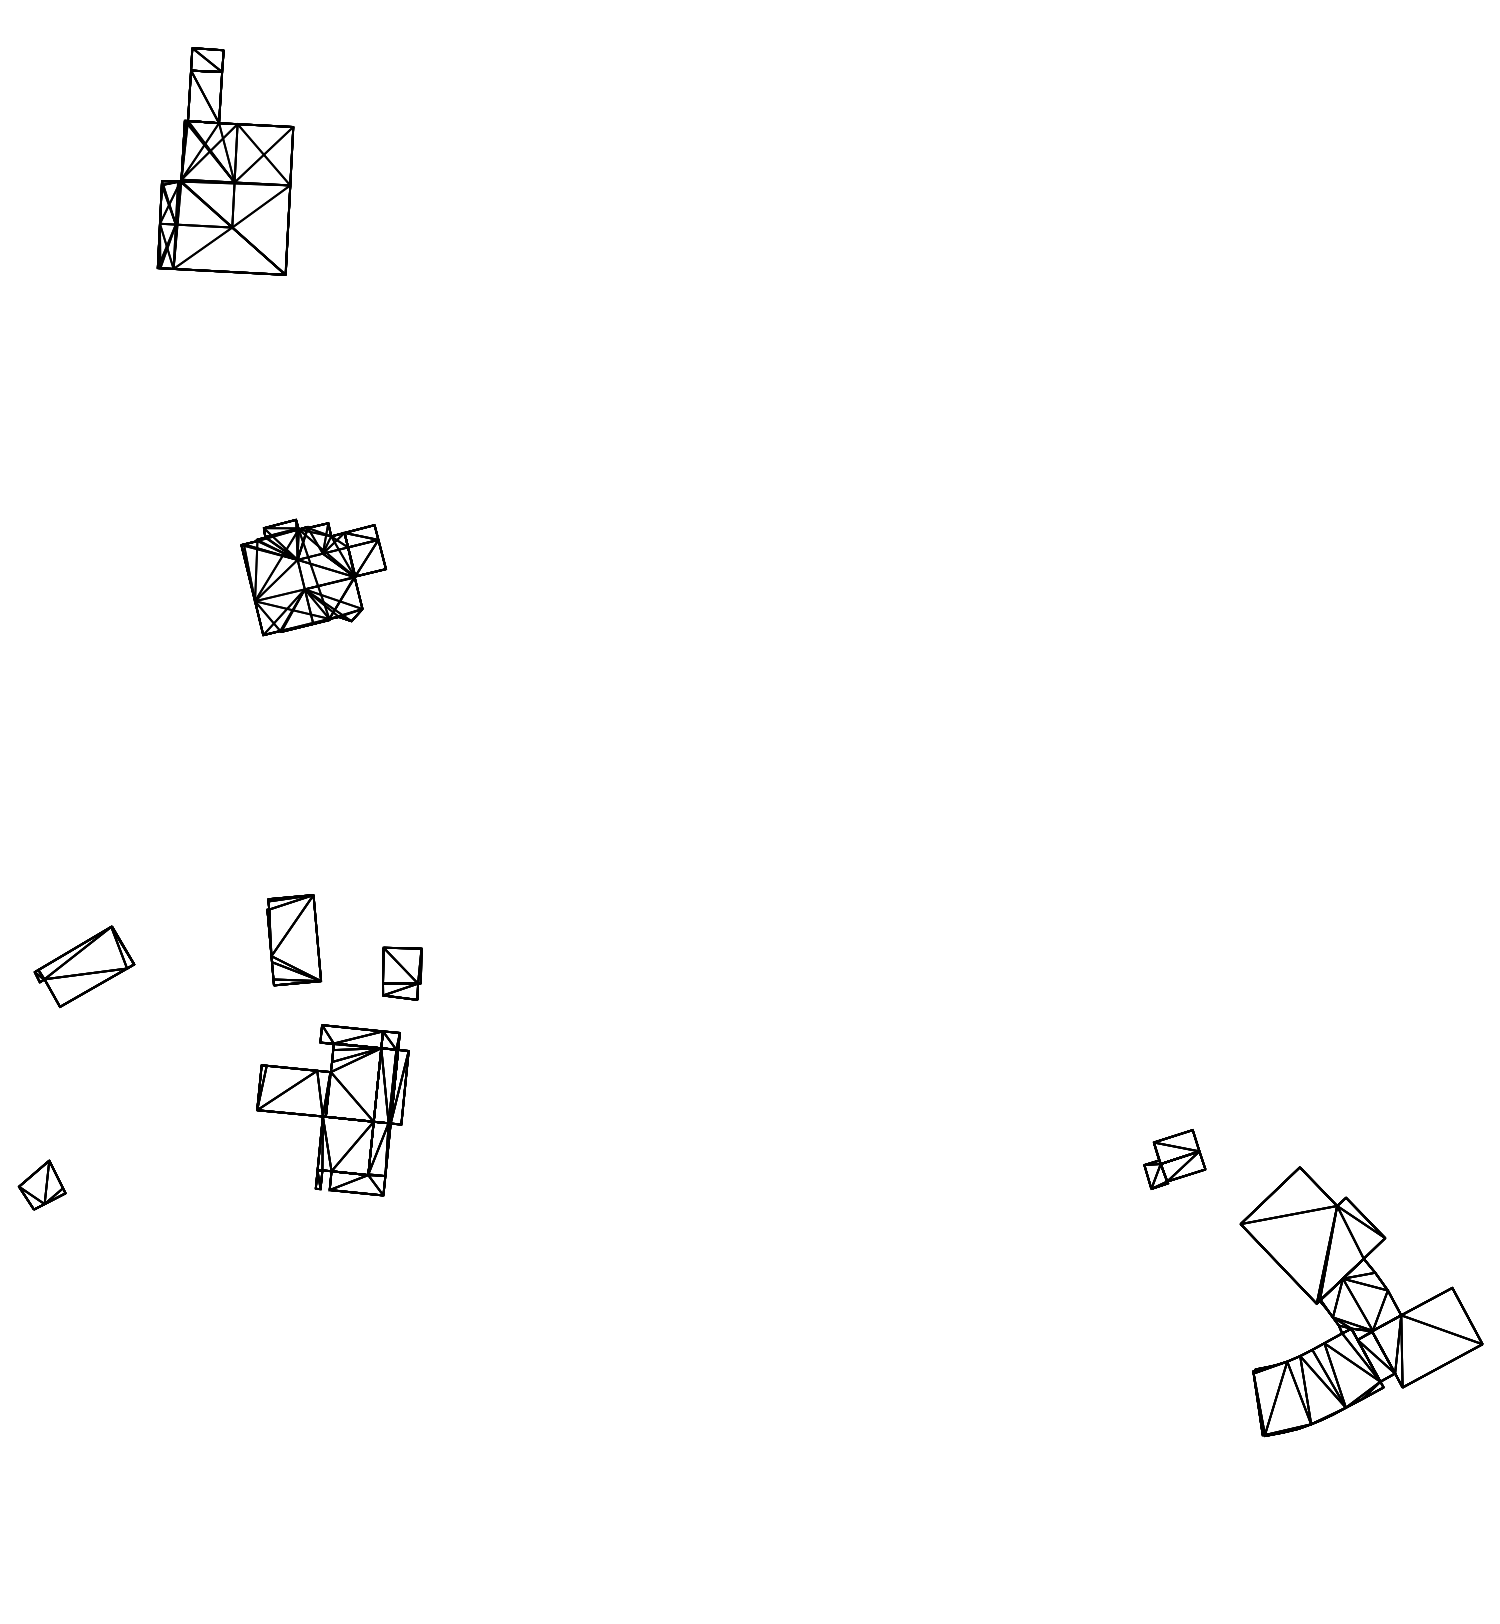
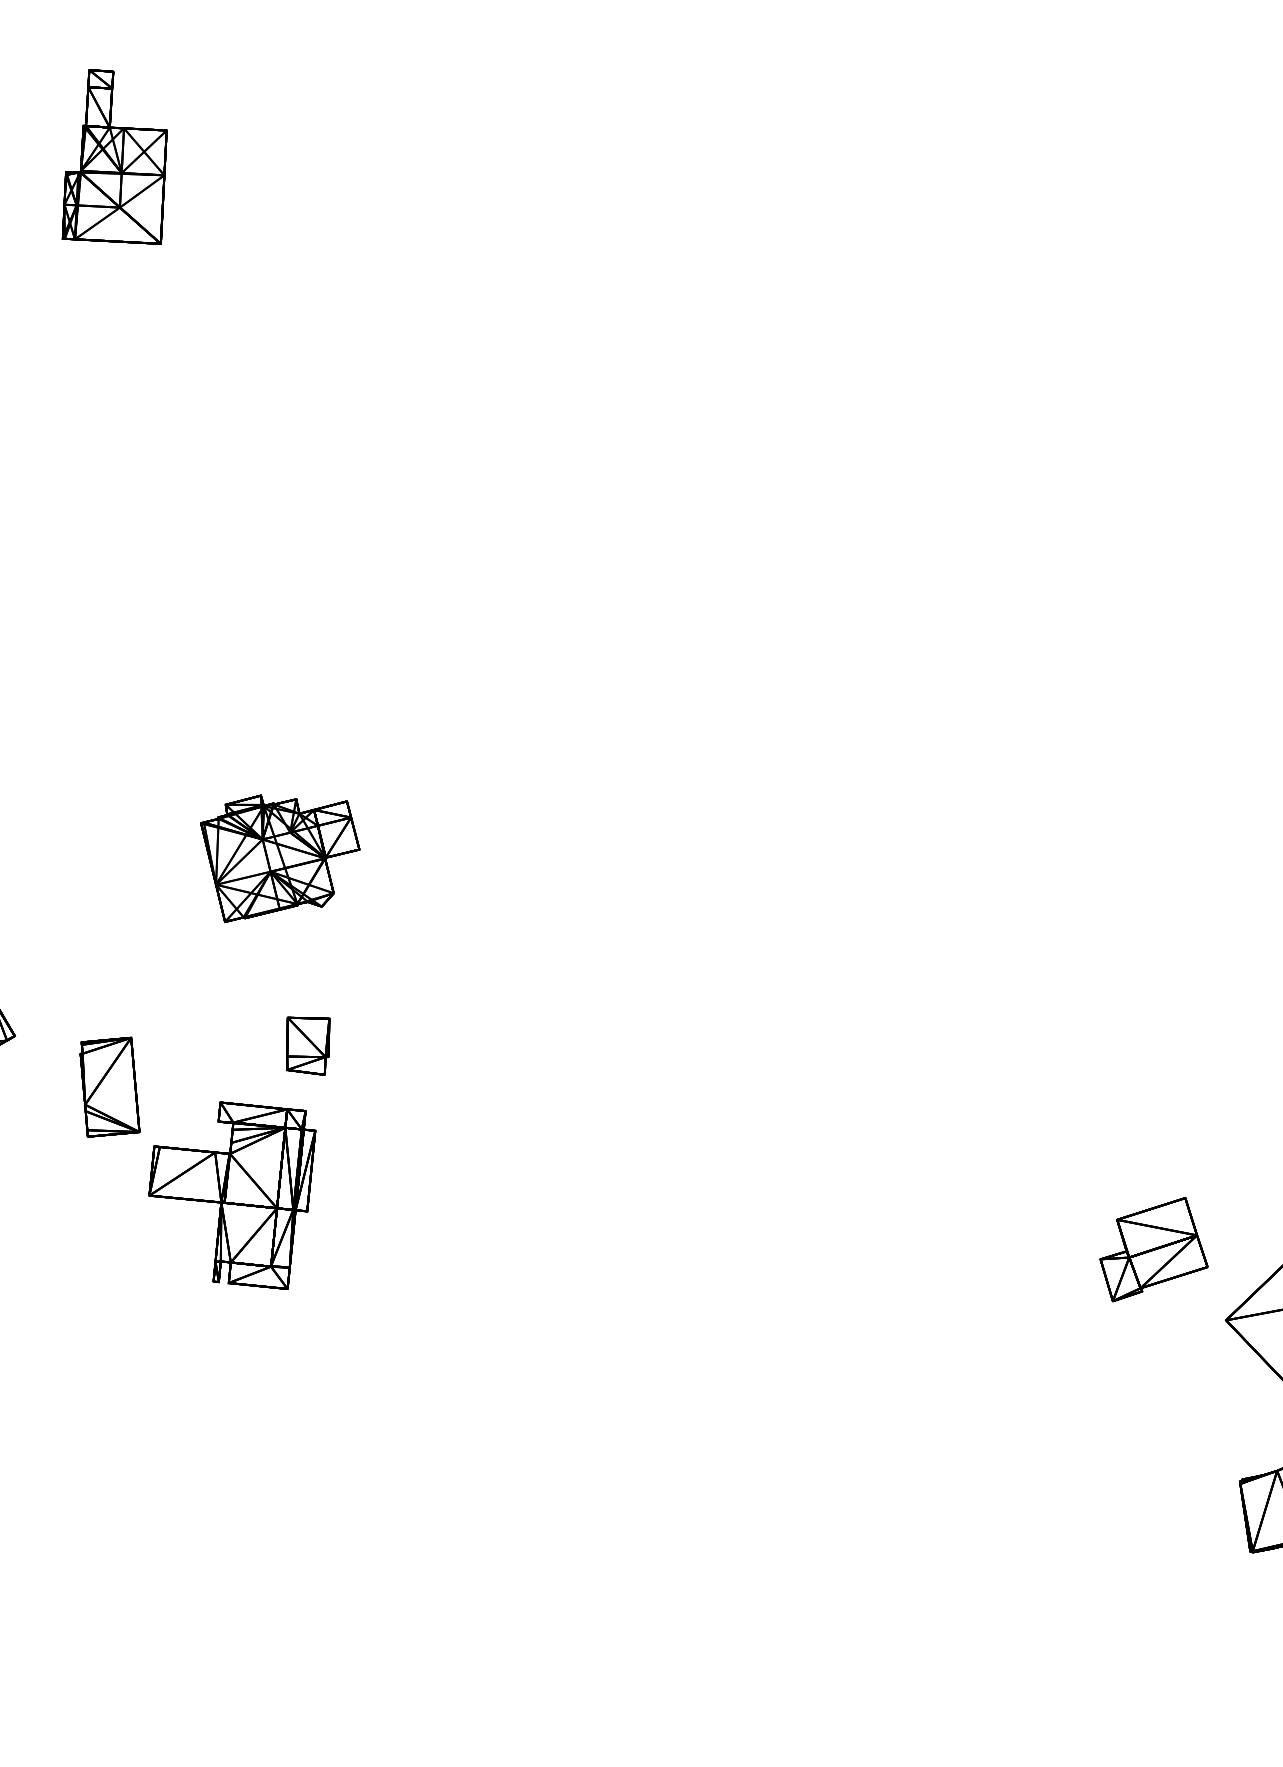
part: (225, 161) -> (114, 156), size x0.7
part: (313, 577) -> (280, 858), moved
part: (294, 940) -> (110, 1087), moved
part: (1174, 1159) -> (1153, 1249), size x1.6

